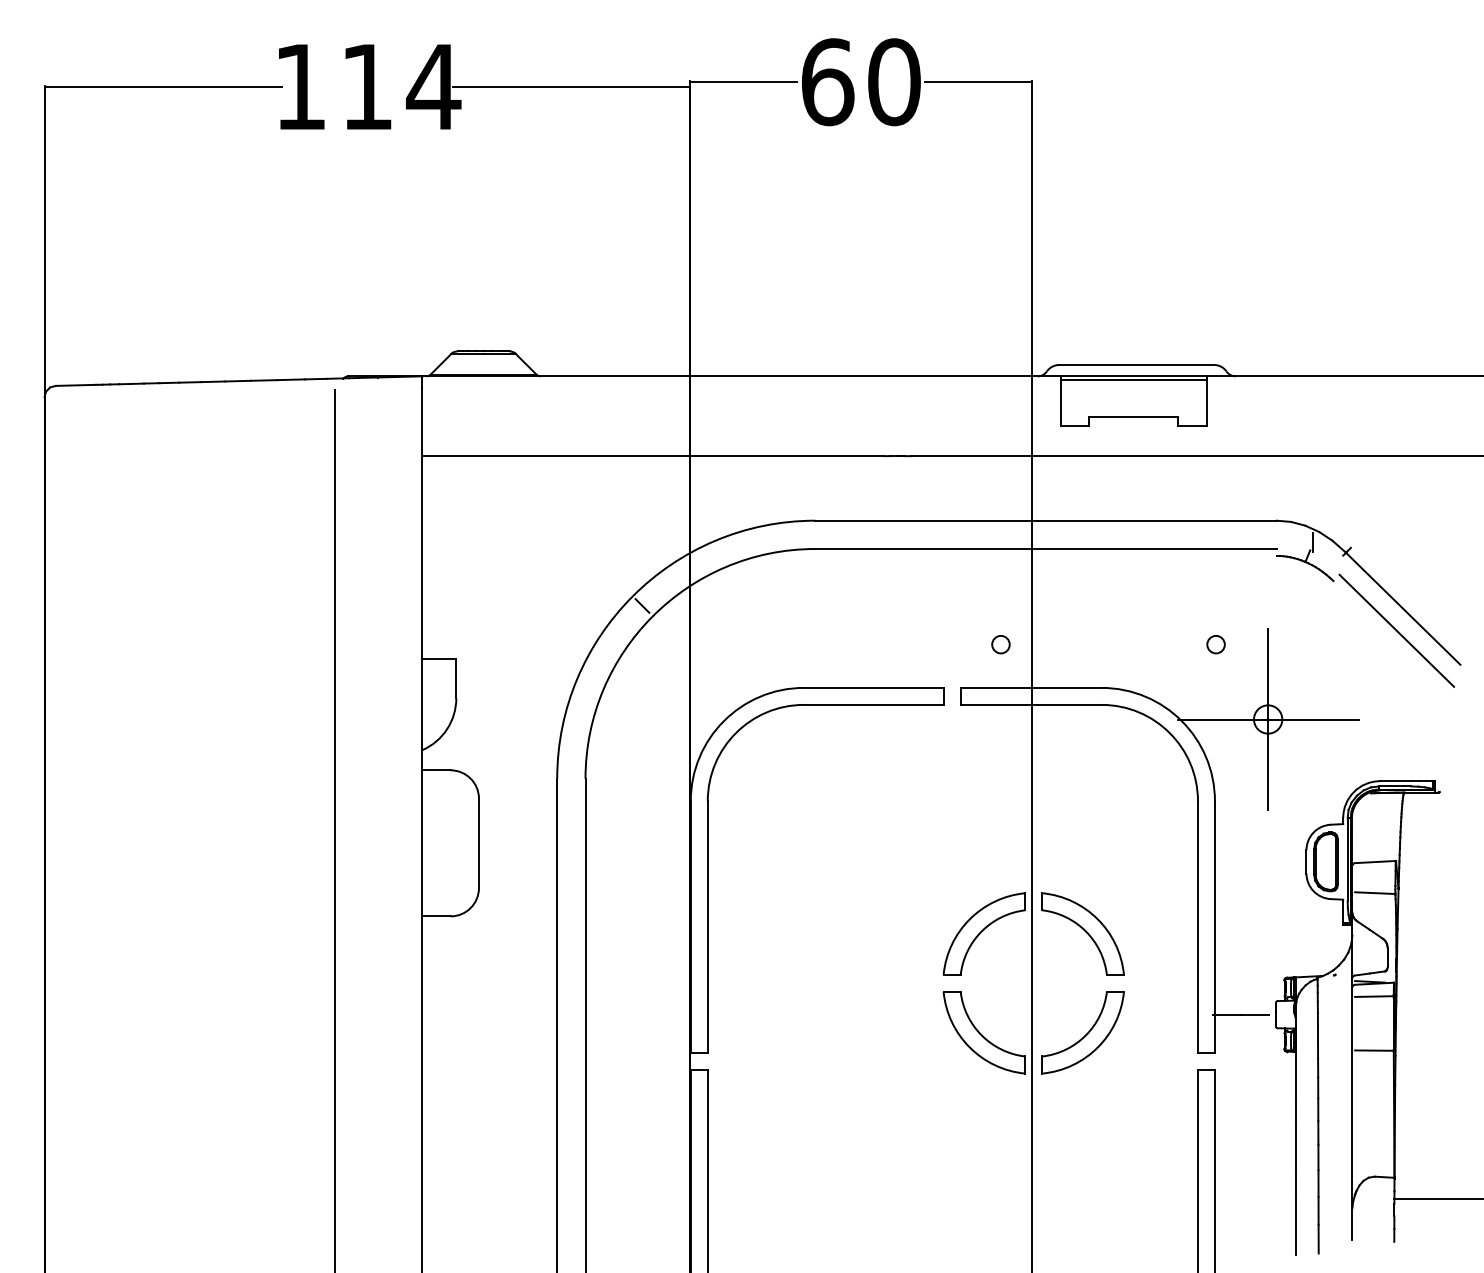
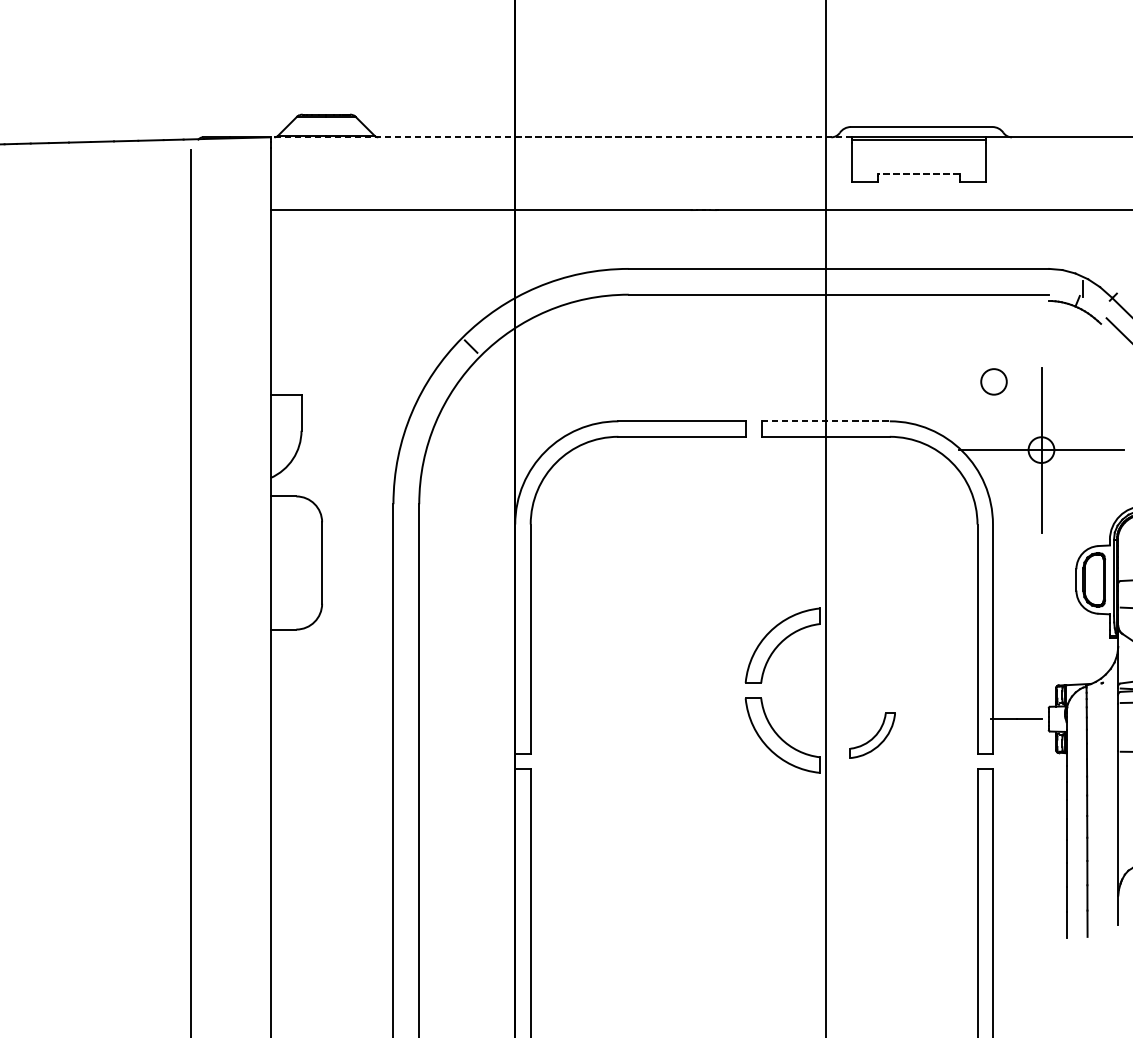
line: (741, 376) -> (561, 137), solid -> dashed
line: (1133, 416) -> (918, 173), solid -> dashed
circle: (1000, 644) -> (797, 381), removed
circle: (1215, 644) -> (993, 381), size x1.6
line: (1032, 687) -> (826, 420), solid -> dashed
part: (1082, 933) -> (872, 645), removed
part: (1082, 1032) -> (872, 735), size x0.6

